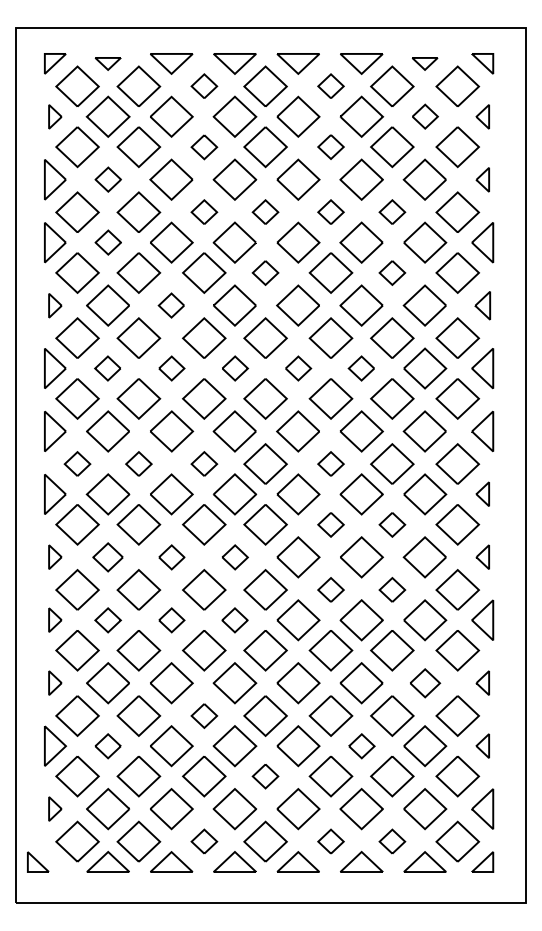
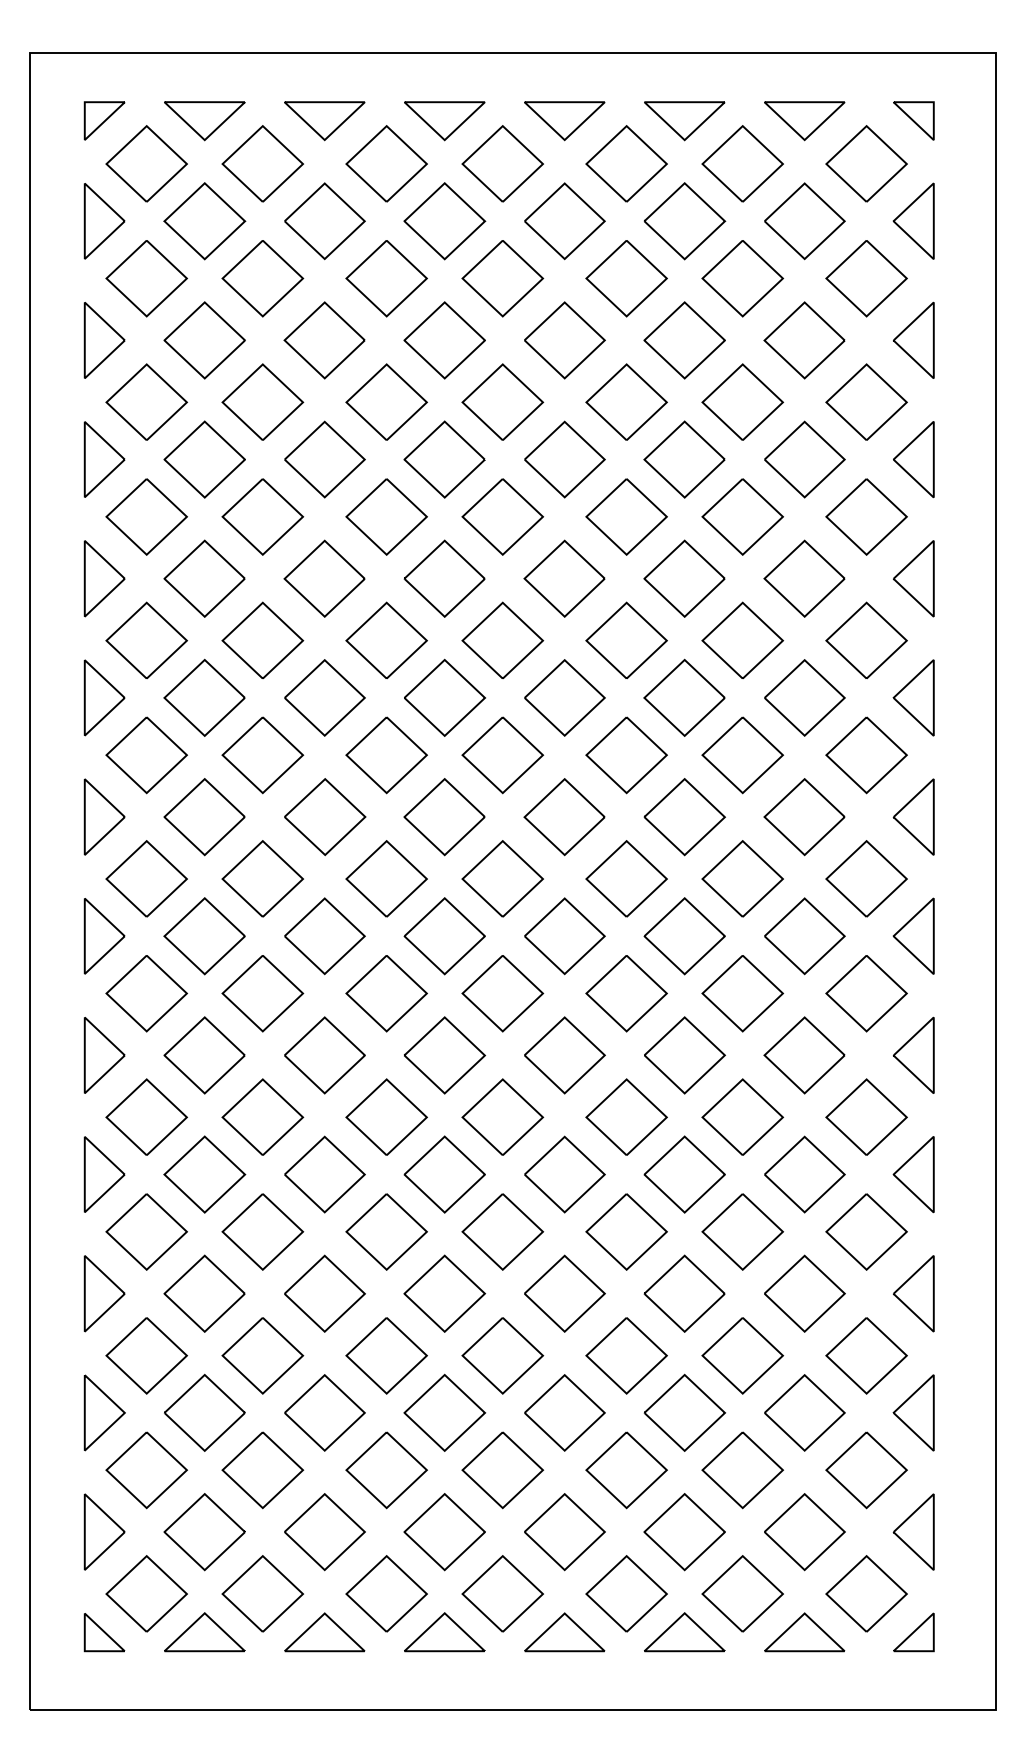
part: (107, 63) -> (203, 120), size x1.67
part: (424, 63) -> (803, 120), size x1.67
part: (204, 85) -> (387, 161), size x1.67
part: (330, 85) -> (625, 161), size x1.67
part: (55, 116) -> (104, 220), size x1.67
part: (425, 116) -> (805, 220), size x1.67
part: (482, 116) -> (913, 220), size x1.67
part: (330, 146) -> (625, 277), size x1.67
part: (204, 147) -> (387, 279), size x1.67
part: (108, 179) -> (205, 339), size x1.67
part: (482, 179) -> (913, 339), size x1.67
part: (204, 211) -> (387, 400), size x1.67
part: (265, 211) -> (502, 400), size x1.67
part: (330, 211) -> (625, 400), size x1.67
part: (392, 211) -> (743, 400), size x1.67
part: (108, 242) -> (205, 459), size x1.67
part: (265, 272) -> (502, 516), size x1.67
part: (392, 272) -> (743, 516), size x1.67
part: (55, 305) -> (104, 578), size x1.67
part: (171, 305) -> (324, 578), size x1.67
part: (482, 305) -> (913, 578), size x1.43
part: (107, 368) -> (203, 697), size x1.67
part: (171, 368) -> (324, 697), size x1.67
part: (235, 368) -> (445, 697), size x1.67
part: (298, 368) -> (565, 697), size x1.67
part: (361, 368) -> (684, 697), size x1.67
part: (77, 463) -> (146, 877), size x1.67
part: (138, 463) -> (262, 877), size x1.67
part: (204, 463) -> (387, 877), size x1.67
part: (330, 463) -> (625, 877), size x1.67
part: (482, 493) -> (913, 934), size x1.67
part: (330, 524) -> (625, 993), size x1.67
part: (392, 524) -> (743, 993), size x1.67
part: (55, 556) -> (104, 1053), size x1.67
part: (482, 556) -> (913, 1053), size x1.67
part: (107, 557) -> (203, 1055), size x1.43
part: (171, 557) -> (324, 1055), size x1.67
part: (235, 557) -> (445, 1055), size x1.67
part: (330, 589) -> (625, 1116), size x1.67
part: (392, 589) -> (743, 1116), size x1.67
part: (55, 619) -> (104, 1173), size x1.67
part: (107, 620) -> (203, 1174), size x1.67
part: (171, 620) -> (324, 1174), size x1.67
part: (234, 620) -> (443, 1174), size x1.67
part: (55, 682) -> (104, 1292), size x1.67
part: (482, 682) -> (913, 1292), size x1.67
part: (425, 683) -> (805, 1294), size x1.43
part: (204, 715) -> (387, 1354), size x1.67
part: (482, 745) -> (913, 1411), size x1.67
part: (107, 746) -> (203, 1413), size x1.67
part: (361, 746) -> (684, 1413), size x1.67
part: (265, 776) -> (502, 1470), size x1.67
part: (55, 808) -> (104, 1530), size x1.67
part: (204, 841) -> (387, 1593), size x1.67
part: (330, 841) -> (625, 1593), size x1.67
part: (392, 841) -> (743, 1593), size x1.67
part: (38, 861) -> (104, 1631), moved

